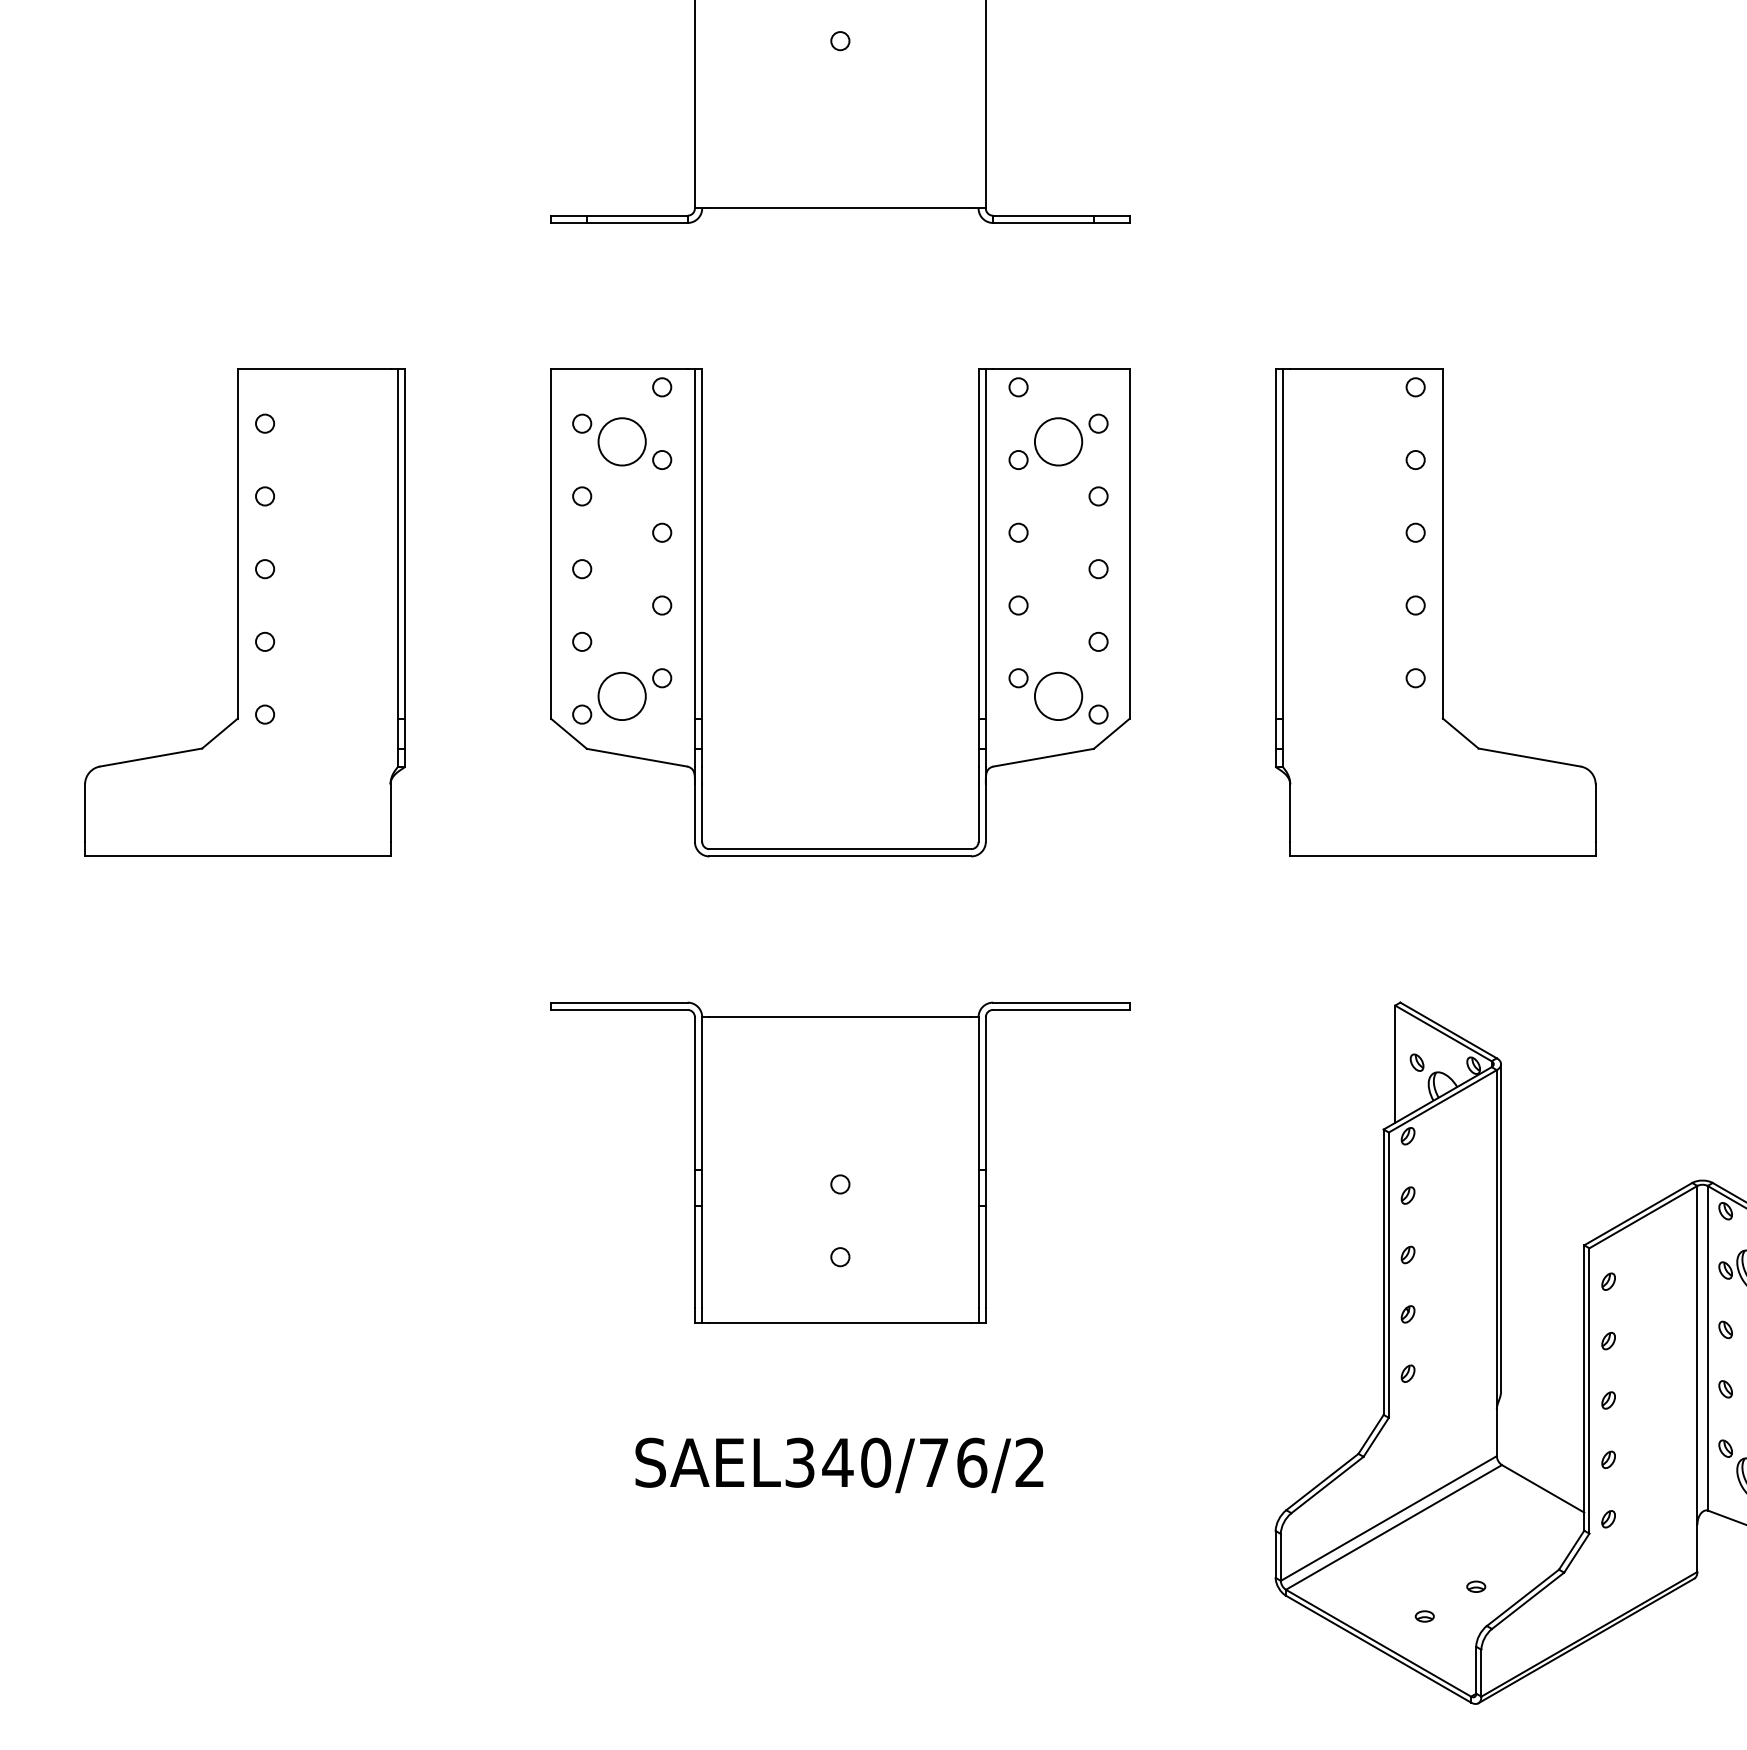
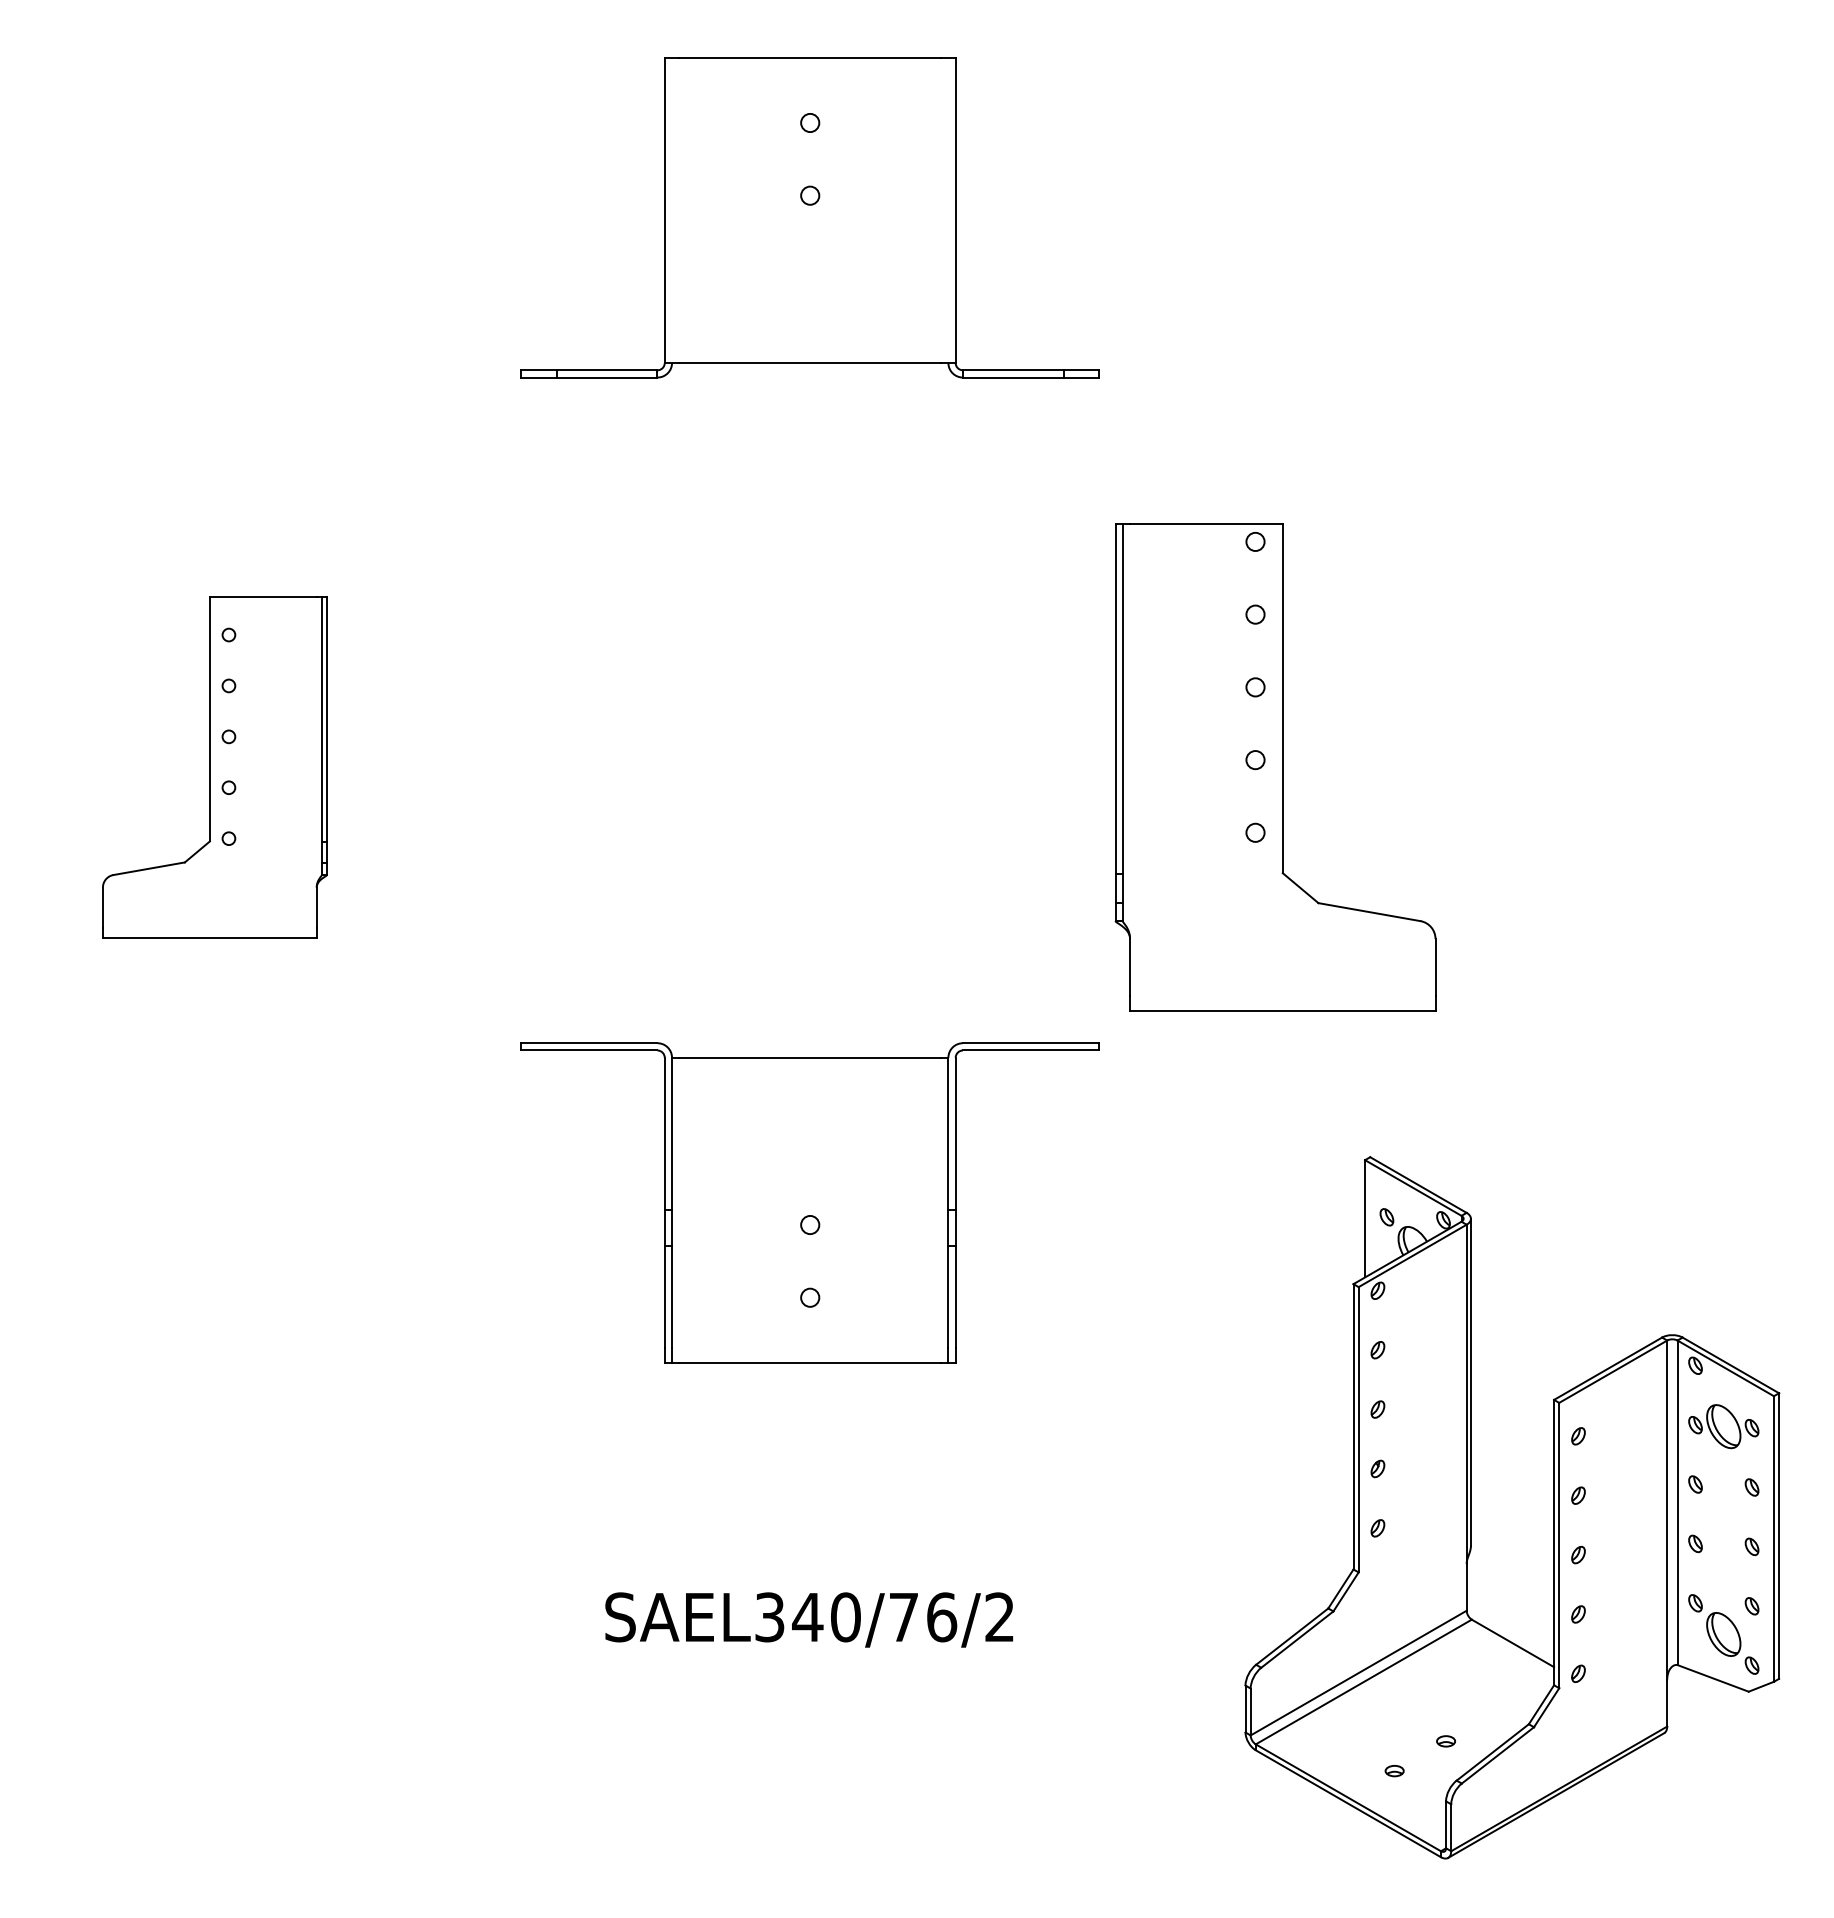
part: (244, 612) -> (214, 767), size x0.7
part: (977, 612) -> (947, 767), removed
part: (1435, 612) -> (1275, 767), moved
part: (839, 1161) -> (809, 1202), moved

